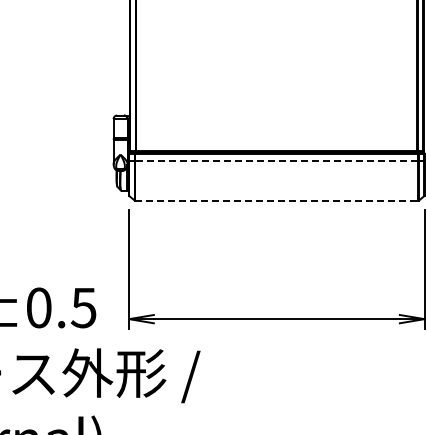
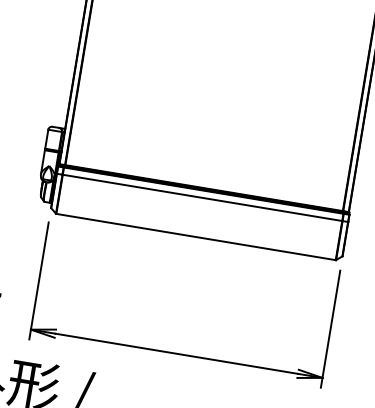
line: (276, 161) -> (202, 198), dashed -> solid
line: (276, 200) -> (195, 236), dashed -> solid

